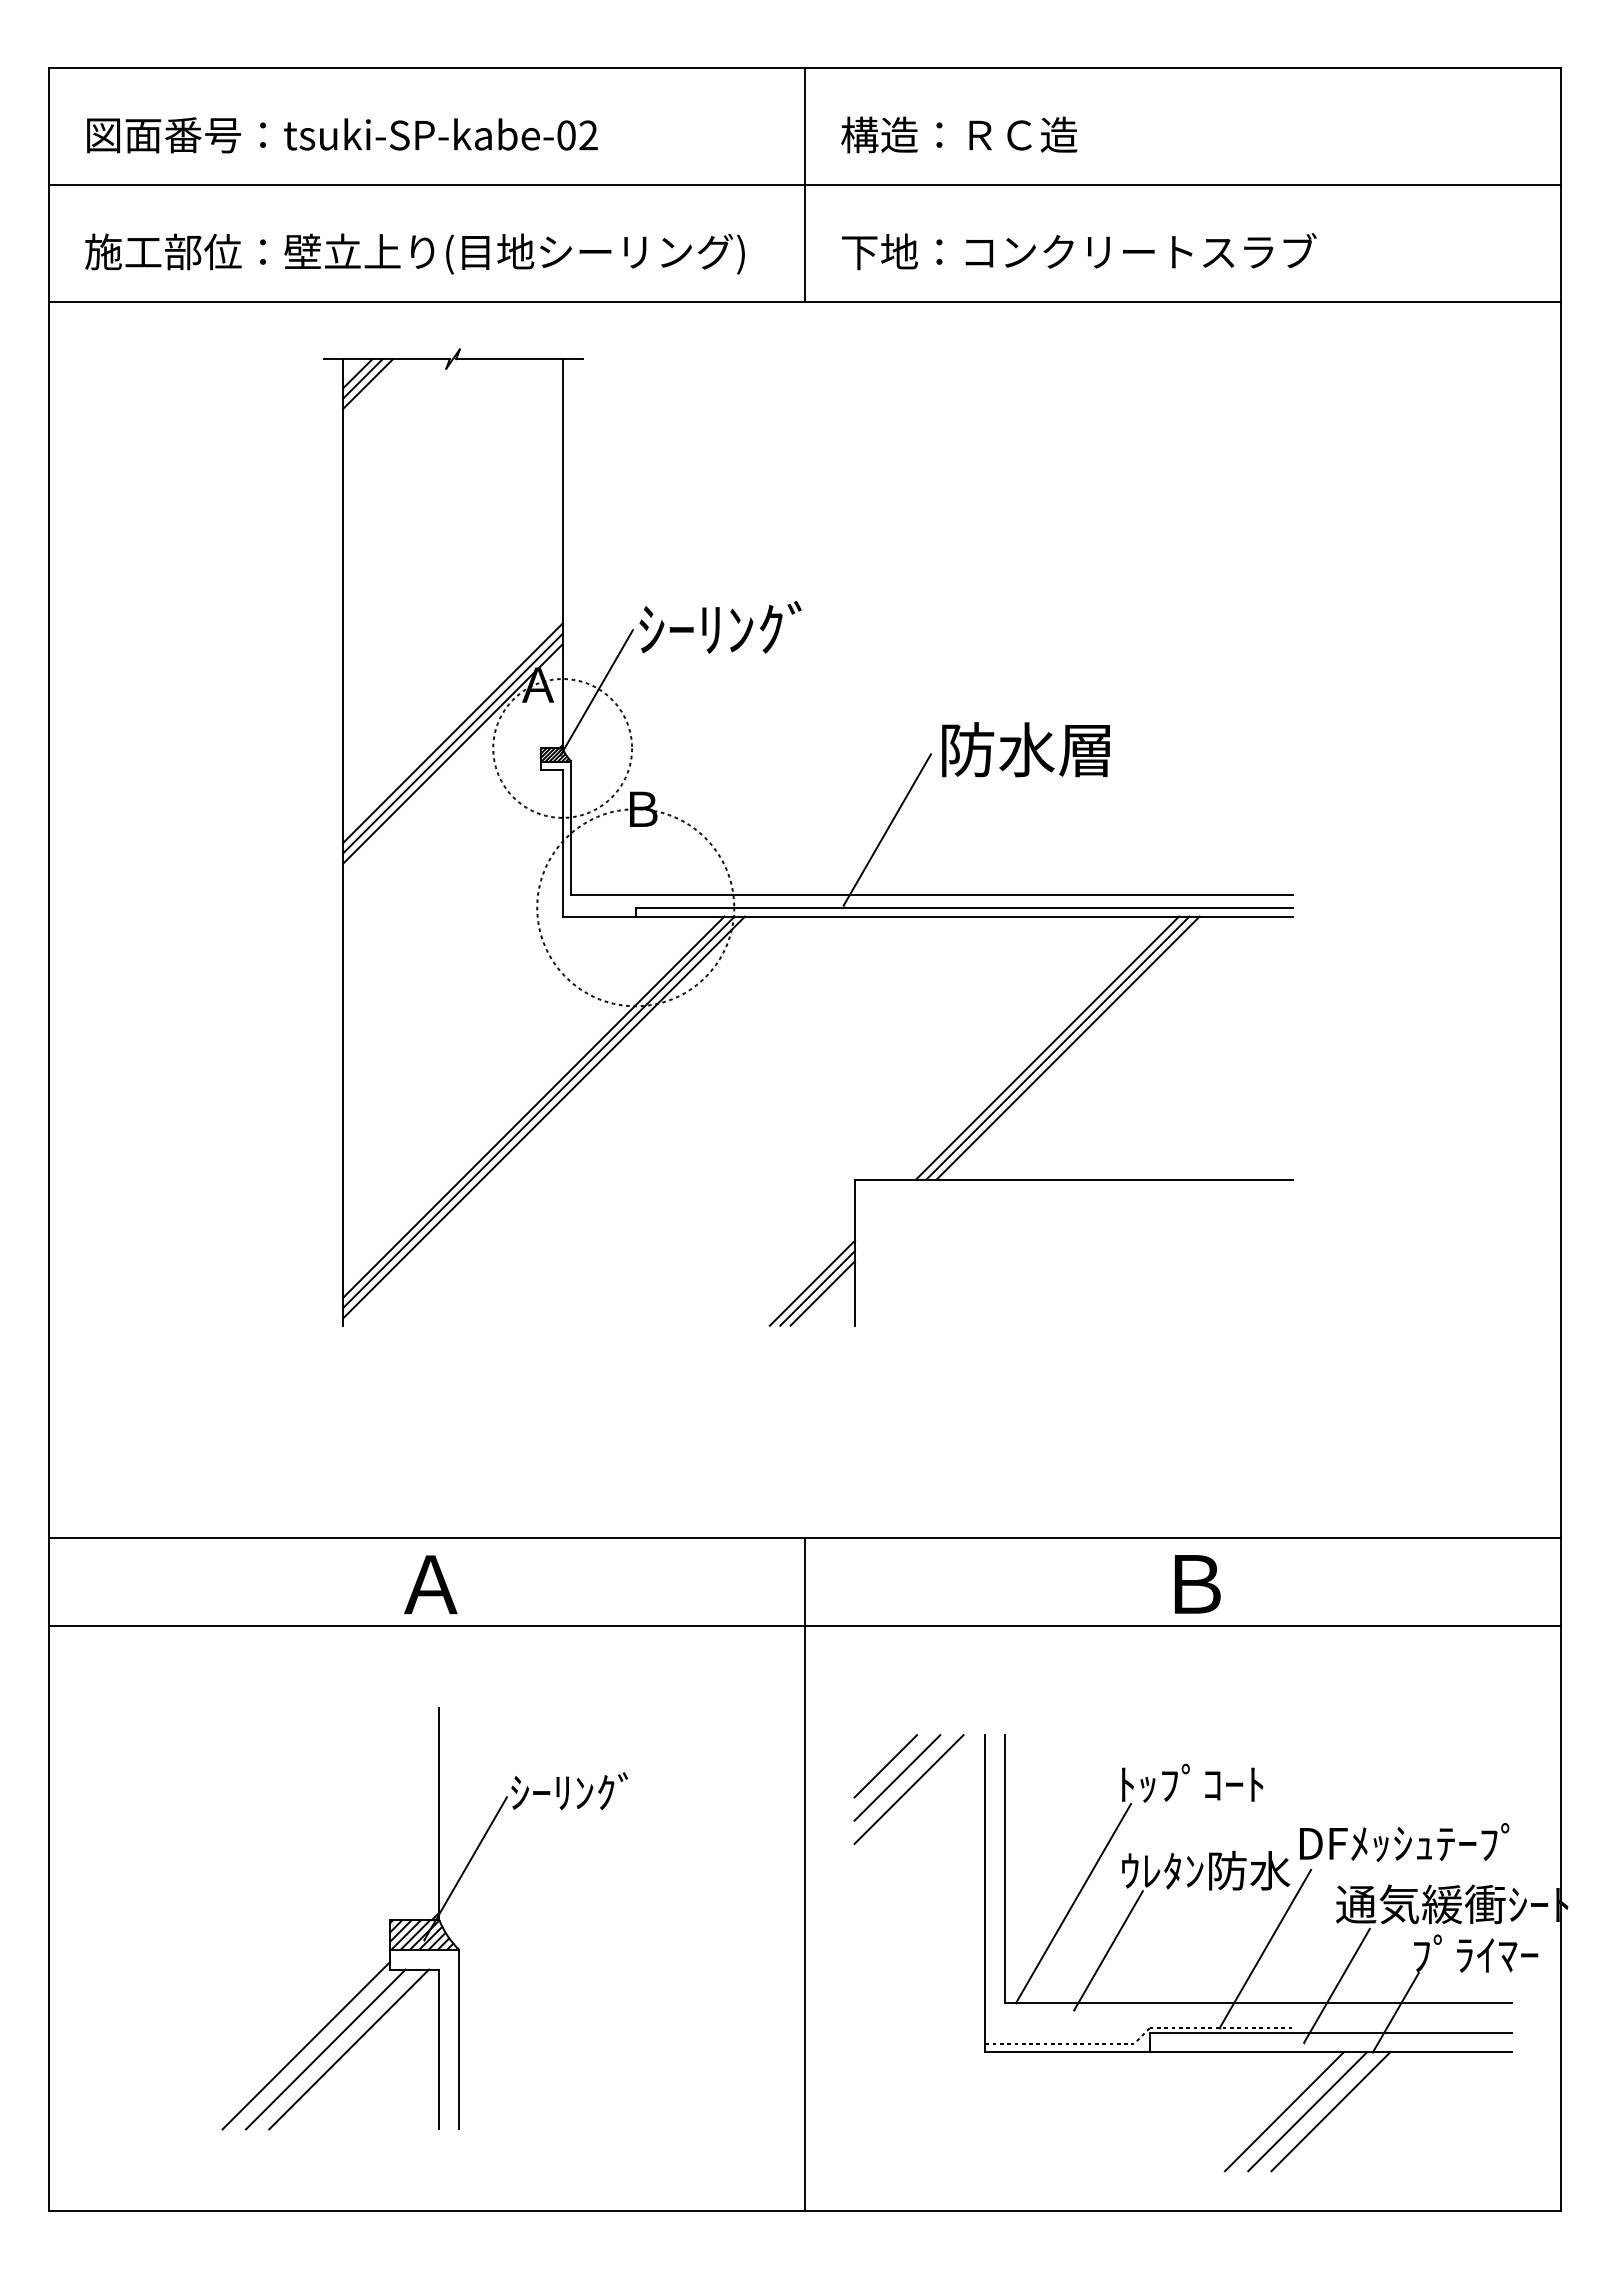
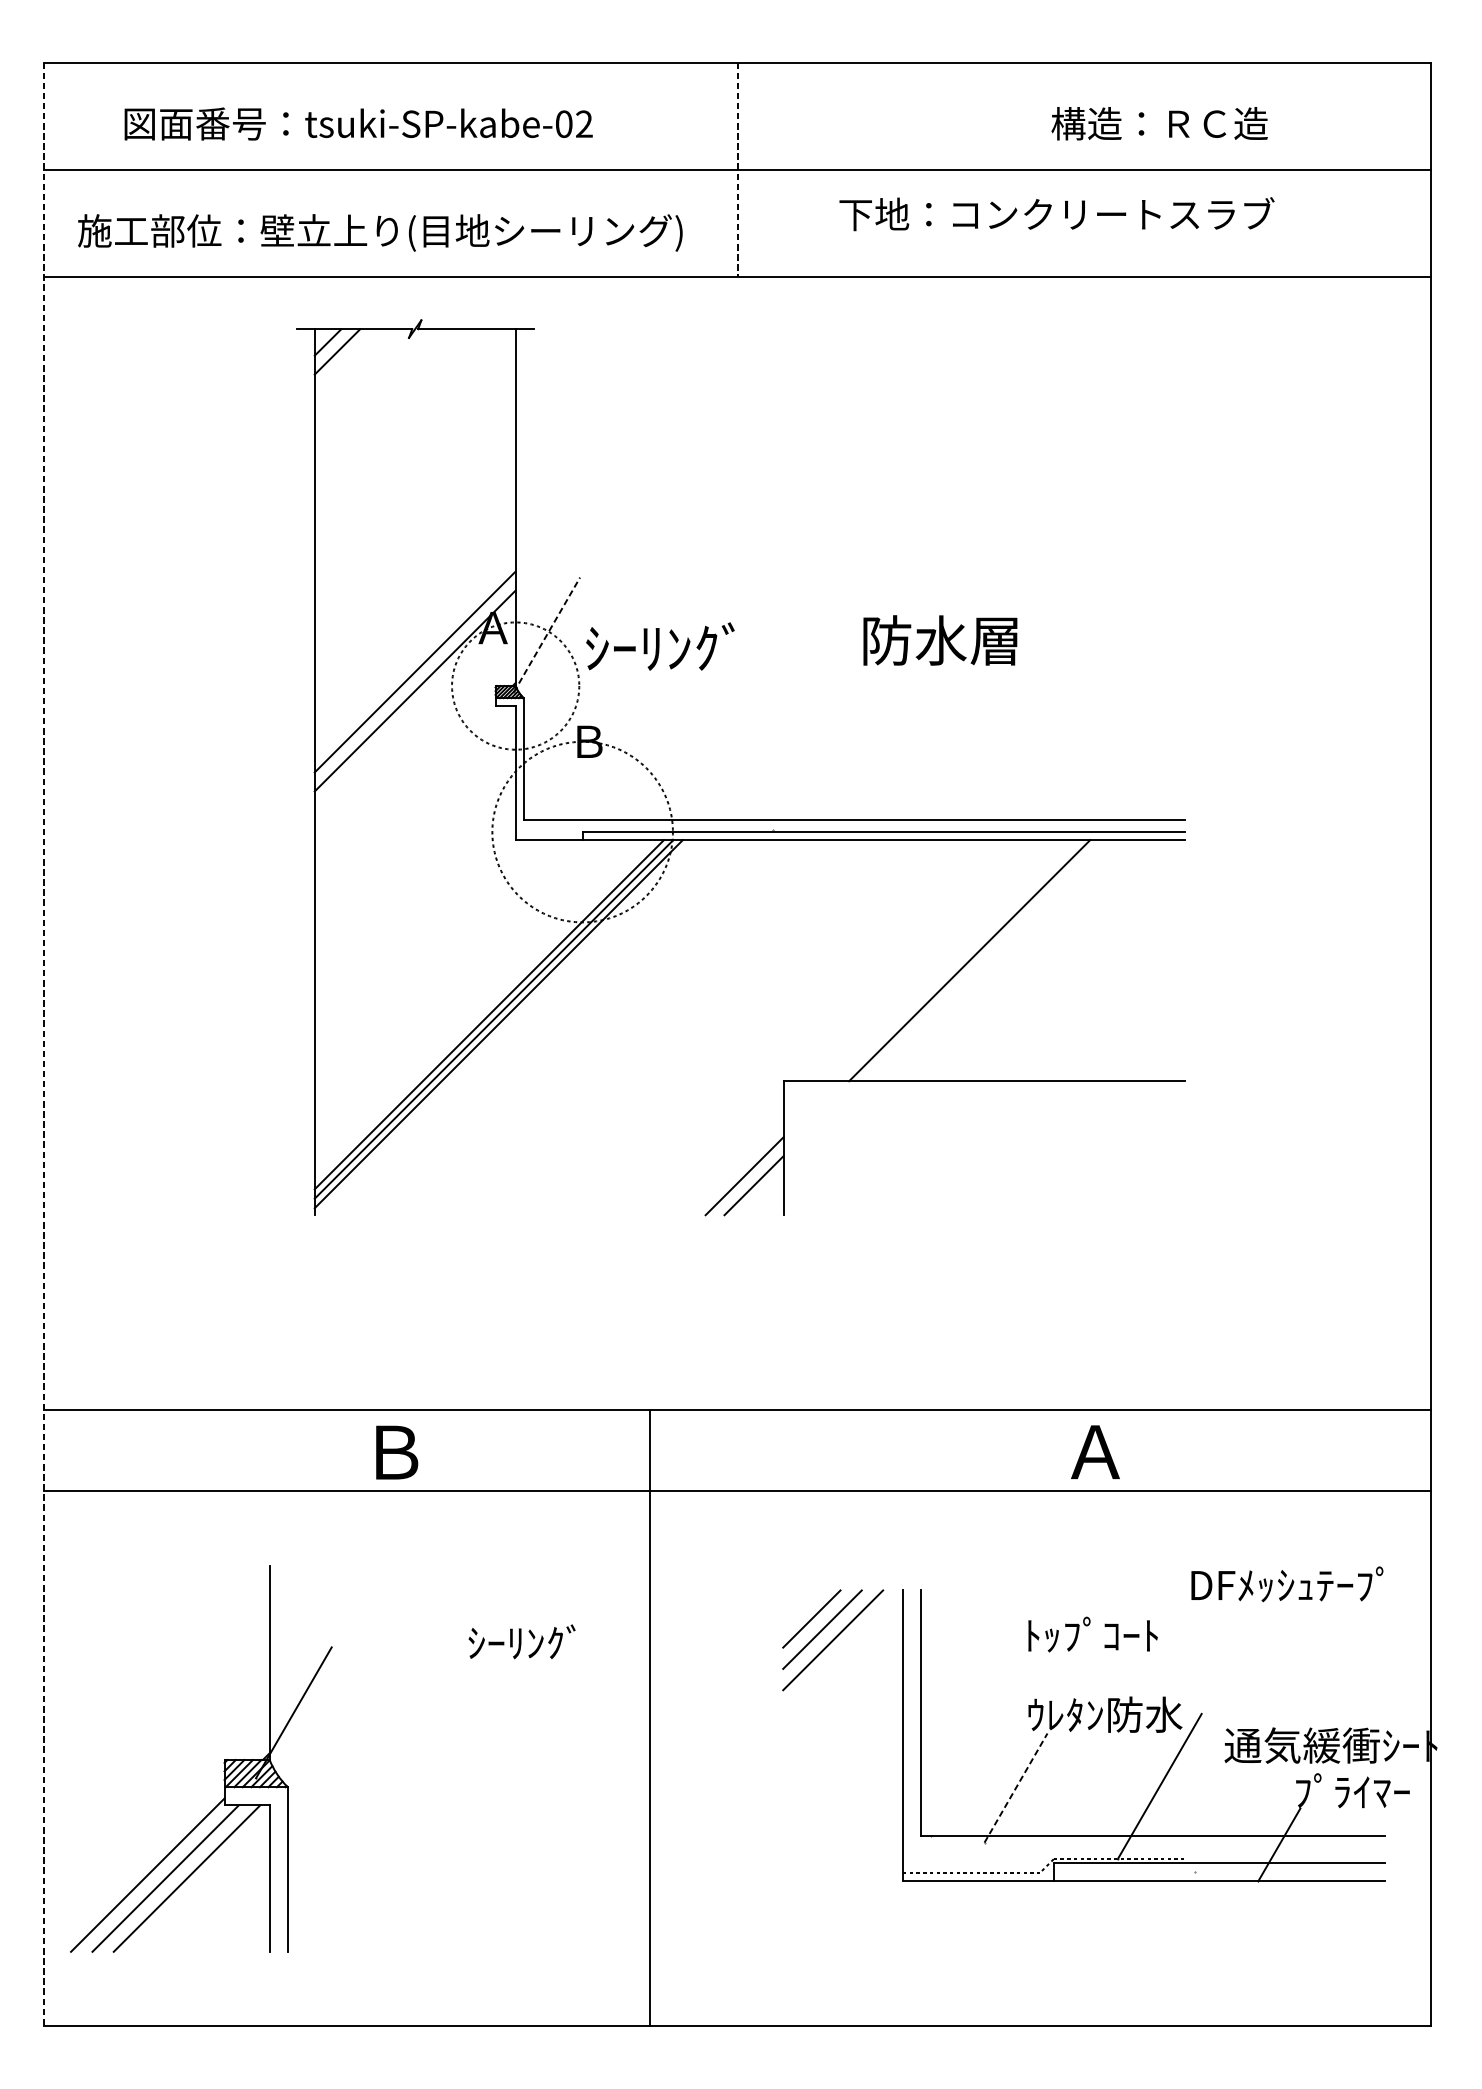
text: (959, 134) -> (1159, 123), moved
text: (342, 135) -> (358, 124), moved
line: (804, 185) -> (737, 170), solid -> dashed
text: (1079, 251) -> (1057, 214), moved
line: (362, 378) -> (332, 346), removed
text: (720, 627) -> (660, 646), moved
line: (597, 692) -> (547, 634), solid -> dashed
line: (452, 743) -> (414, 681), removed
text: (1025, 749) -> (939, 640), moved
line: (886, 829) -> (812, 760), removed
line: (1047, 1047) -> (960, 960), removed
line: (1067, 1047) -> (978, 960), removed
line: (48, 1139) -> (44, 1044), solid -> dashed
line: (817, 1288) -> (749, 1181), removed
text: (430, 1584) -> (394, 1452), Ａ -> Ｂ
text: (1194, 1584) -> (1094, 1452), Ｂ -> Ａ
text: (1404, 1842) -> (1287, 1584), moved
line: (804, 1874) -> (650, 1718), moved
line: (1073, 1903) -> (983, 1744), removed
part: (389, 1919) -> (224, 1759), moved
line: (1108, 1950) -> (1015, 1787), solid -> dashed
line: (1336, 1985) -> (1224, 1819), removed
line: (1284, 2111) -> (1177, 1935), removed
line: (1307, 2111) -> (1198, 1935), removed
line: (1330, 2111) -> (1219, 1935), removed

